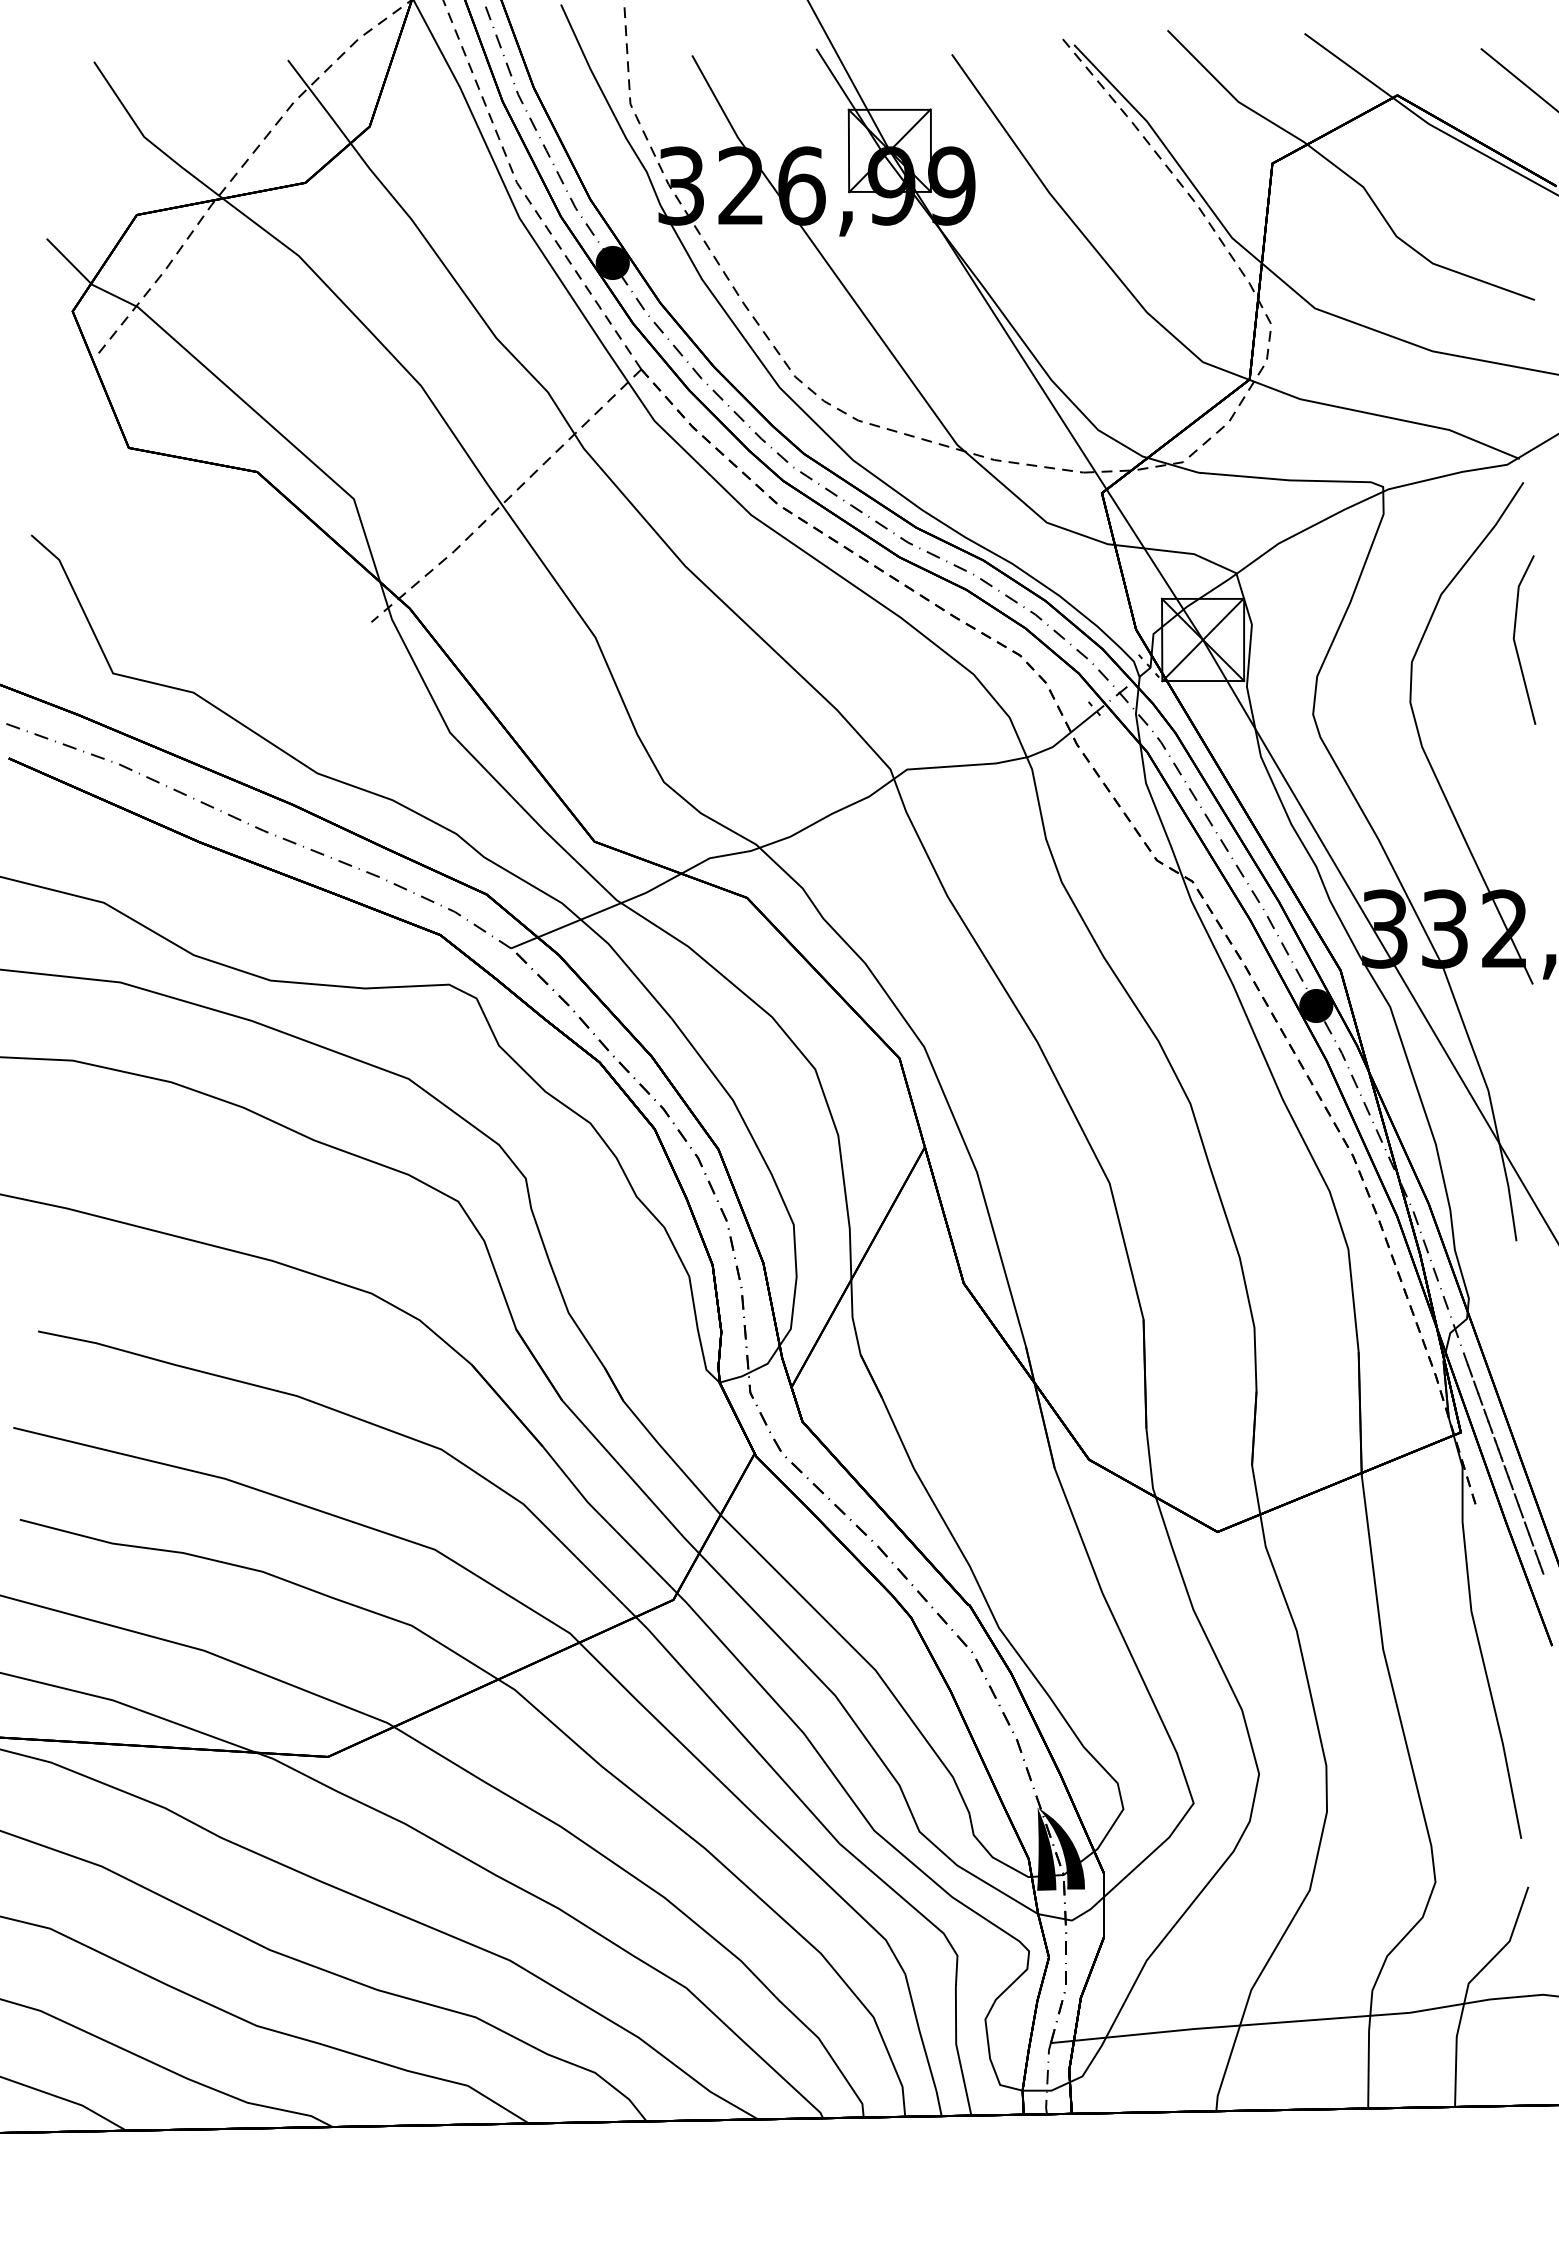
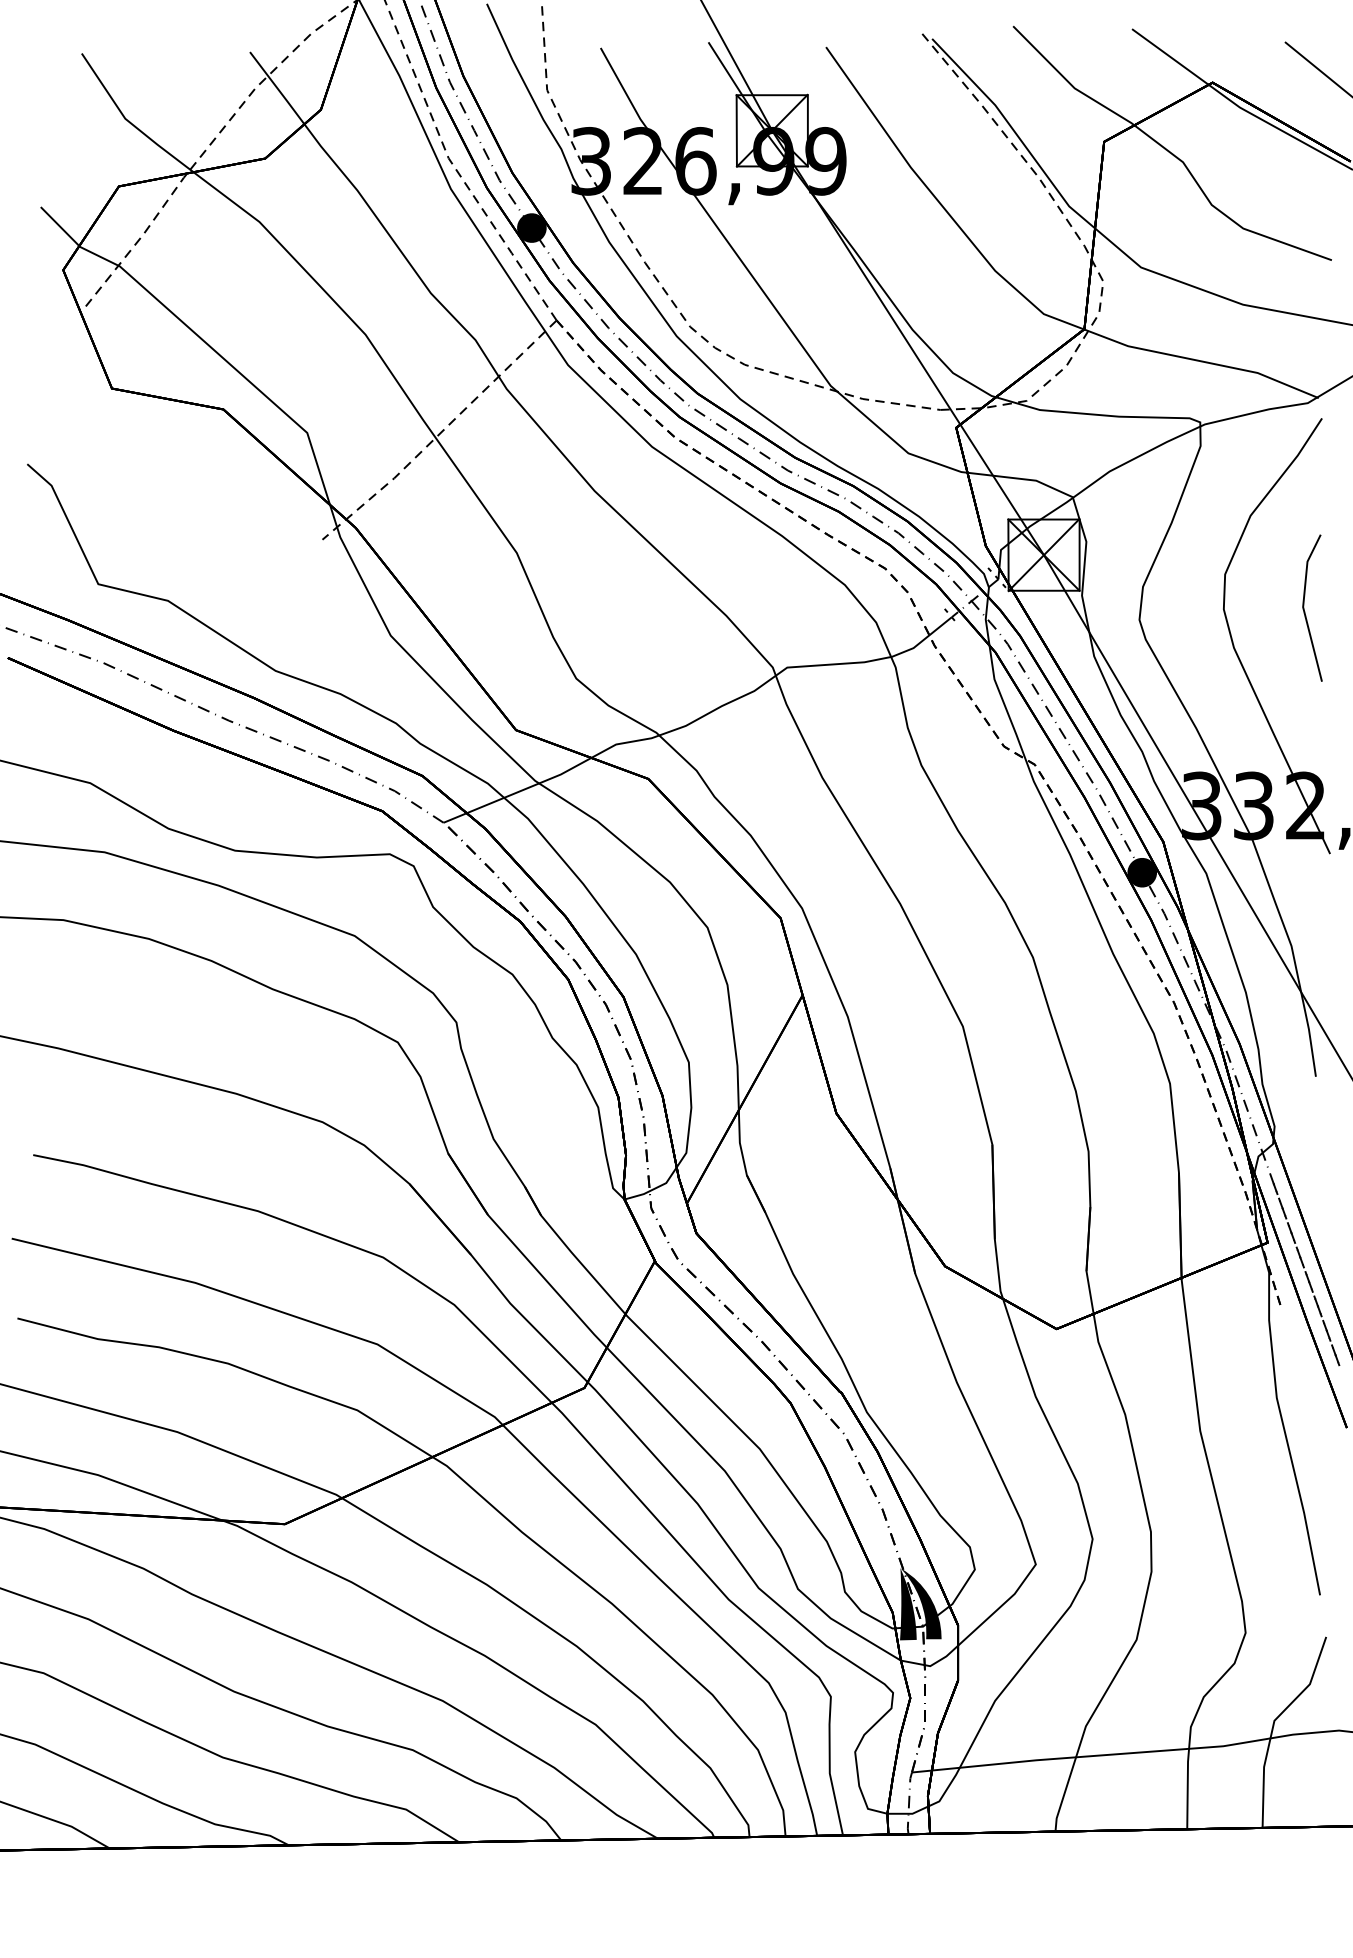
line: (1515, 640) -> (1304, 608), moved

